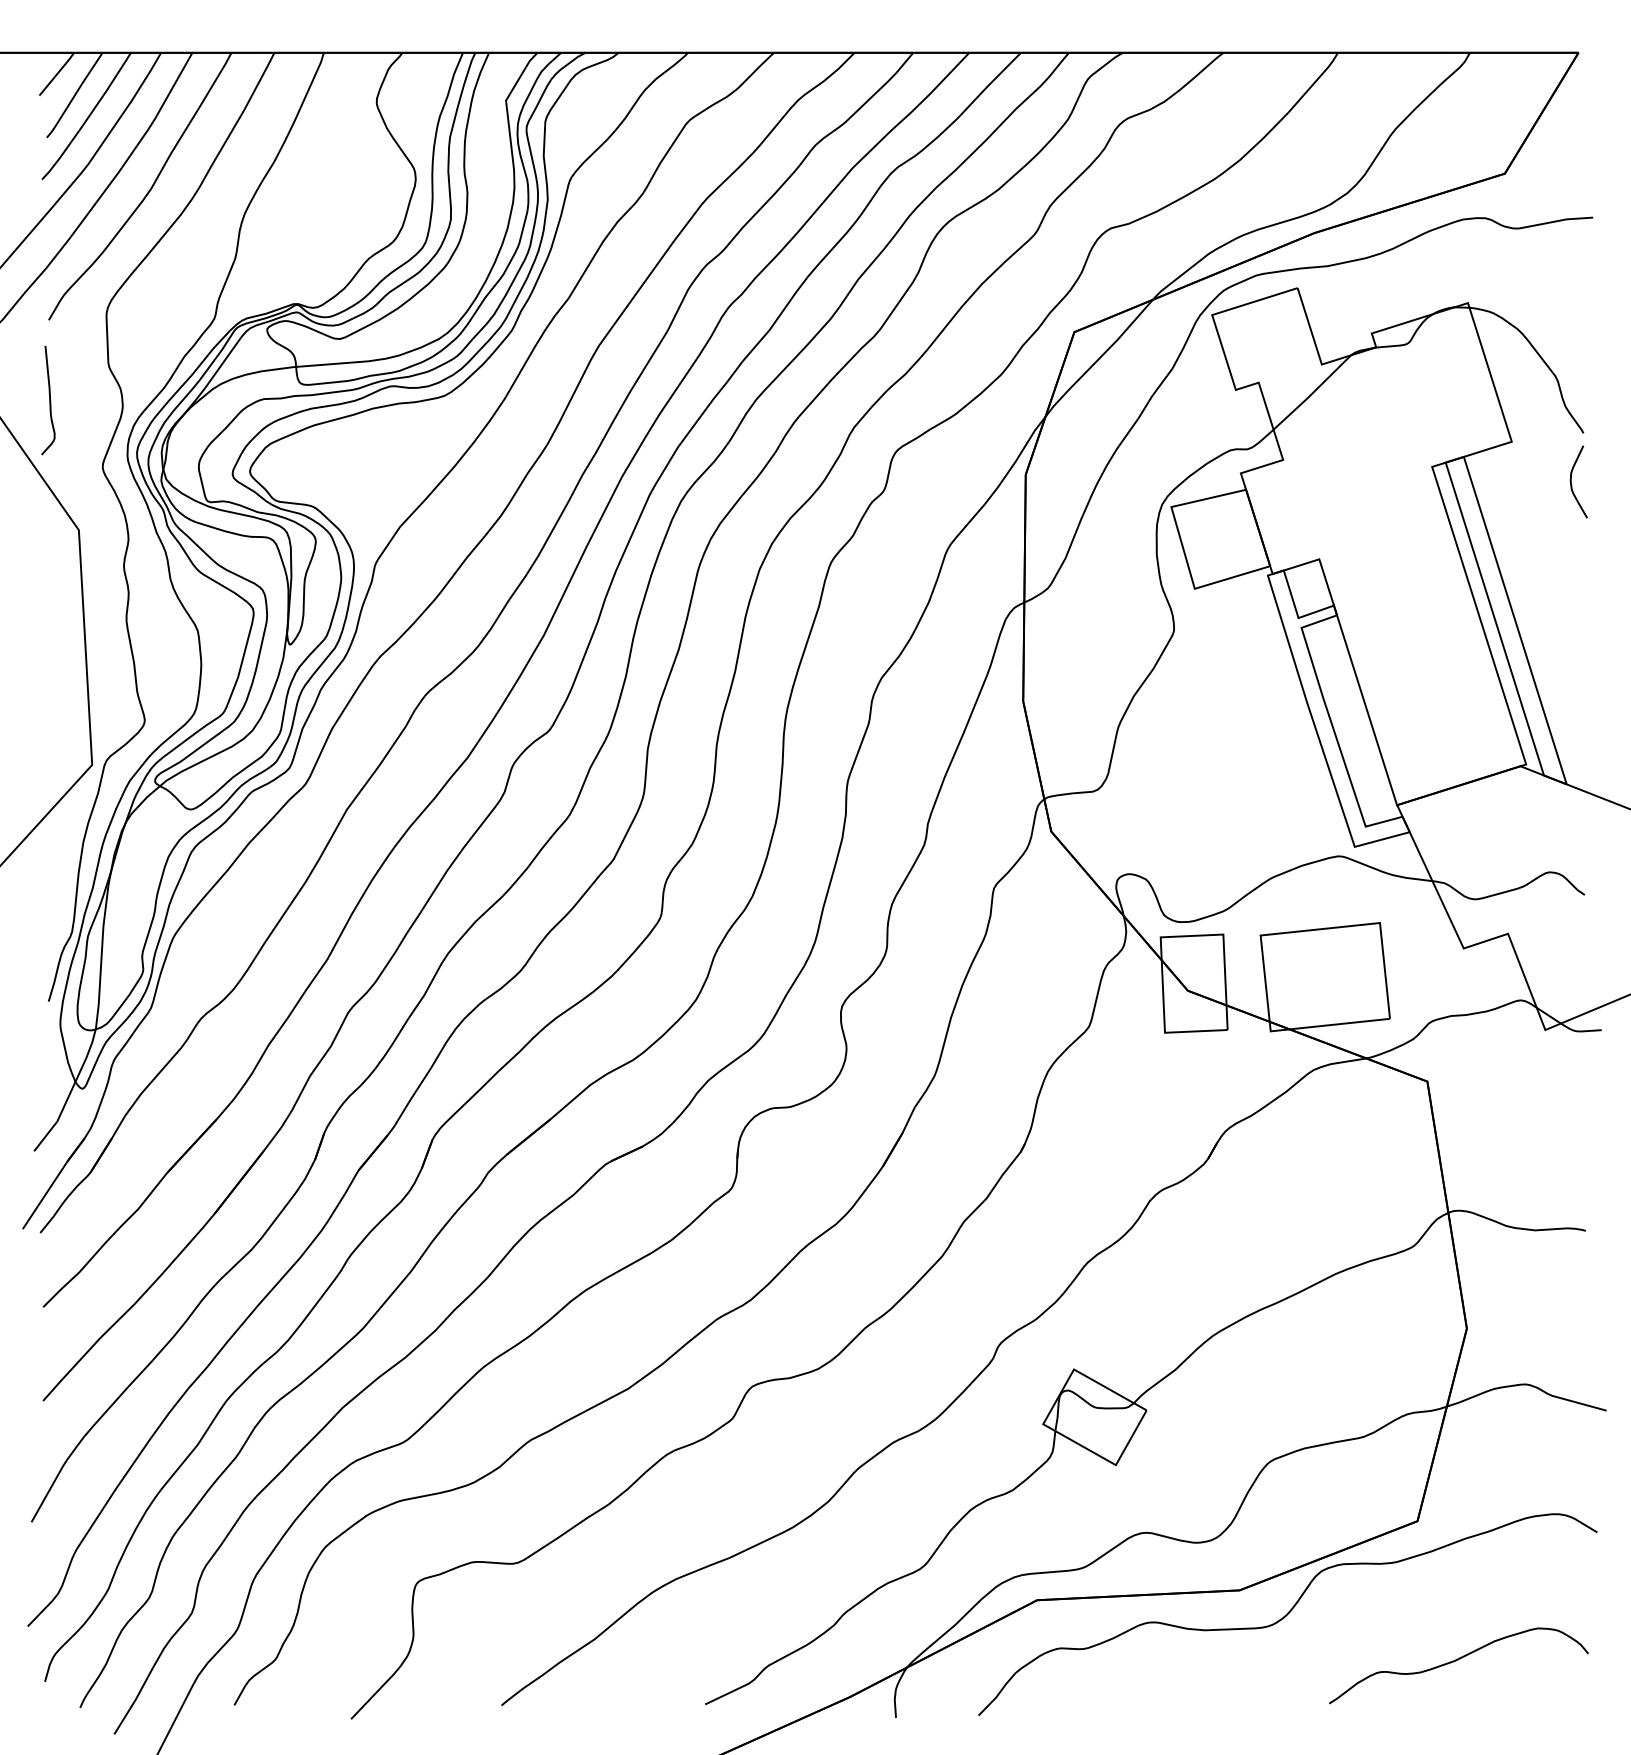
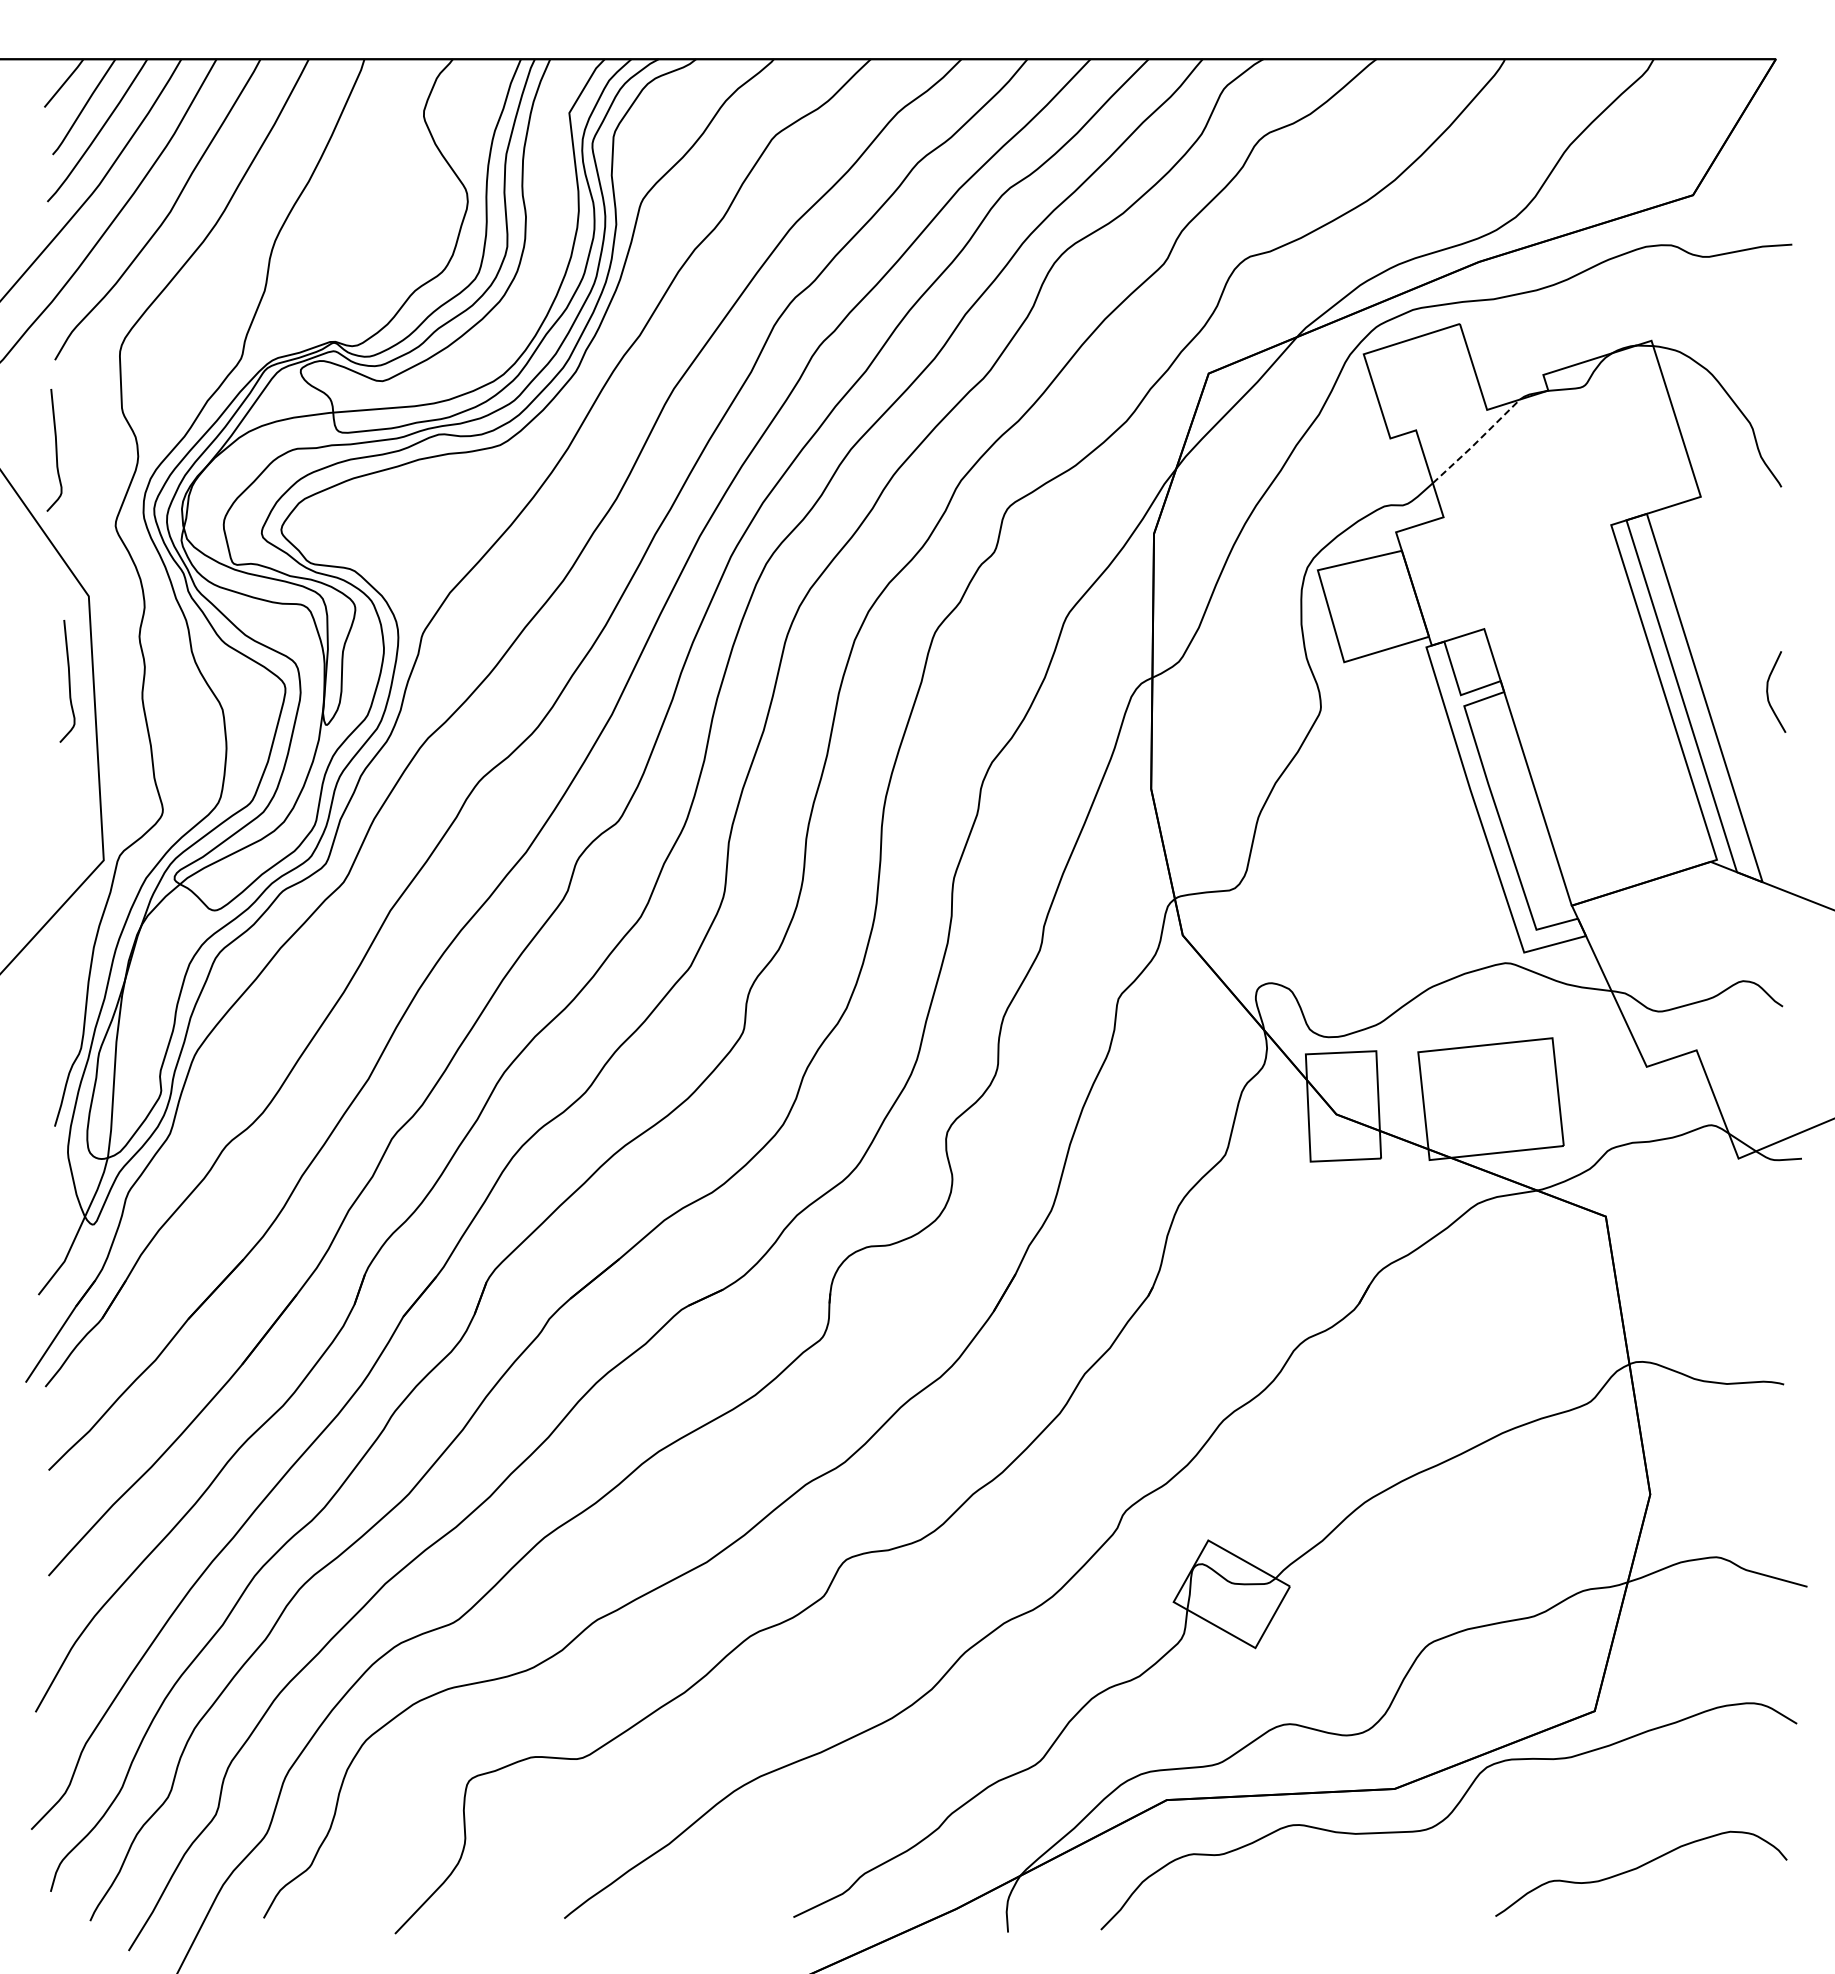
line: (1313, 392) -> (1477, 441), solid -> dashed
curve: (1571, 480) -> (1768, 690), moved
curve: (60, 605) -> (68, 681), added

